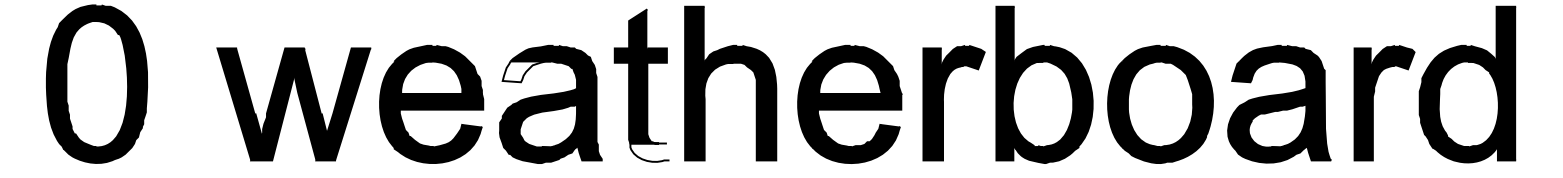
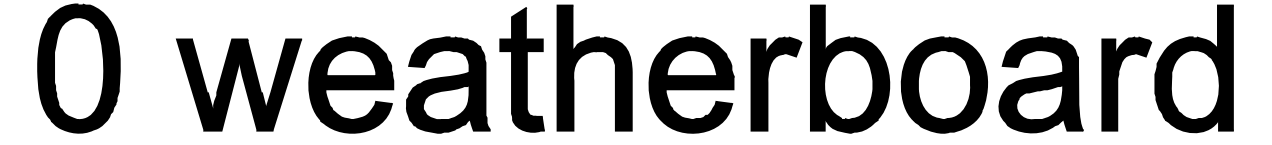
fill: (526, 71) -> (428, 58), added
fill: (649, 151) -> (528, 123), added

